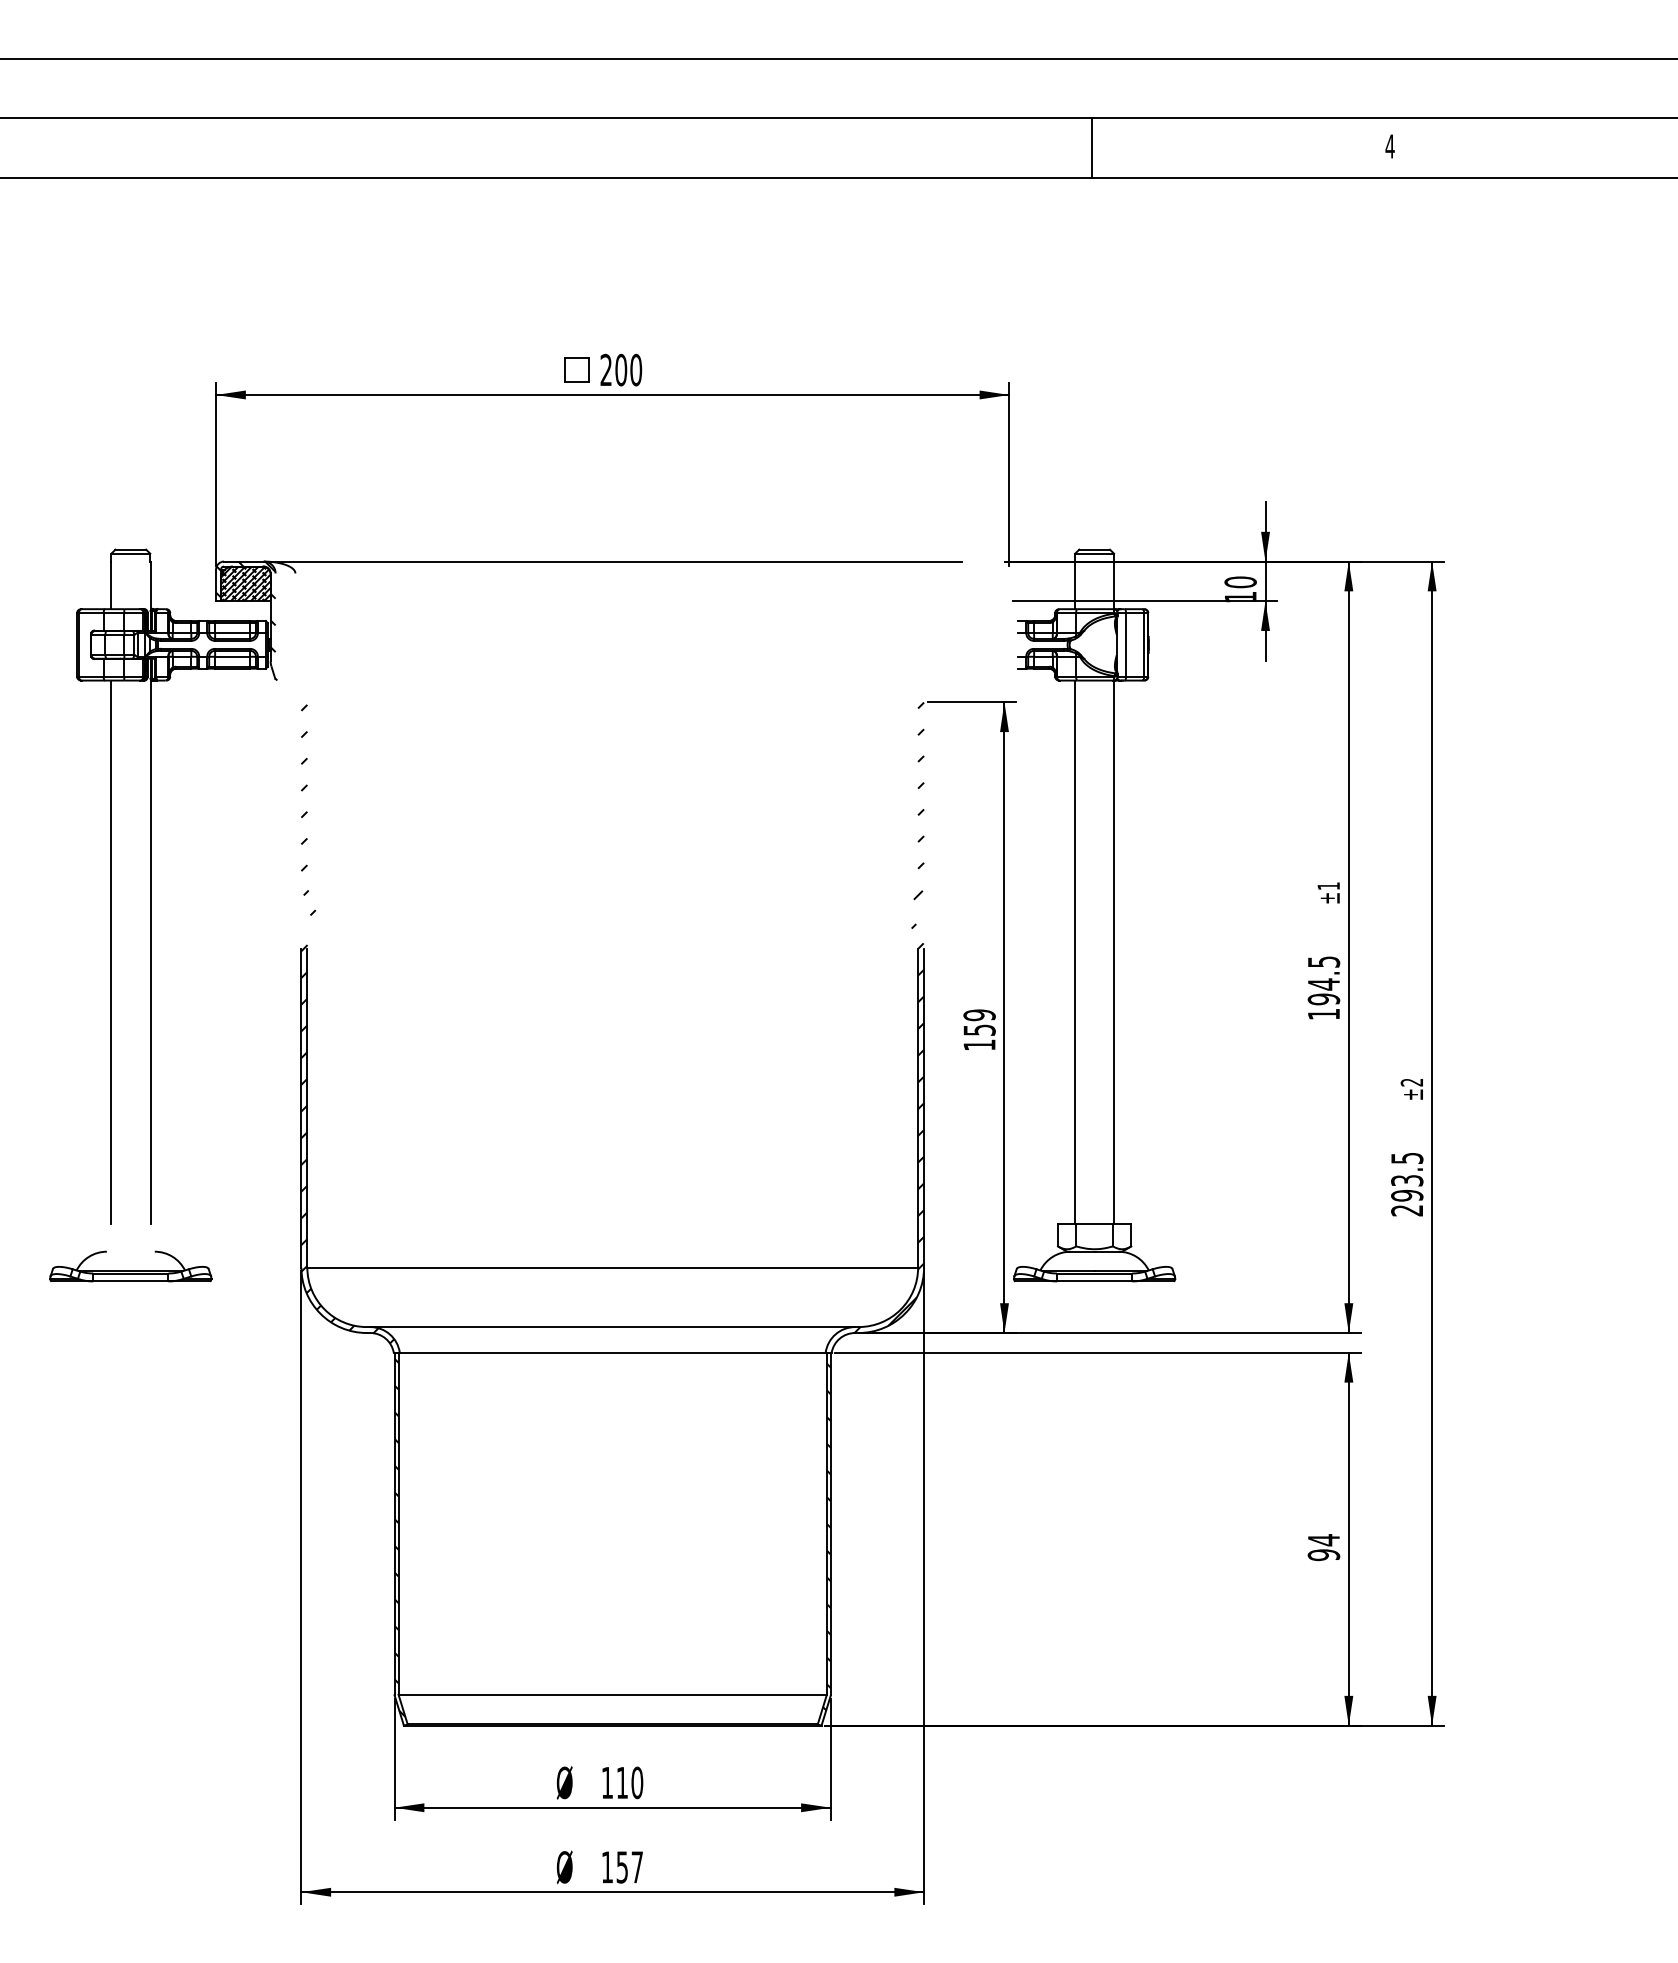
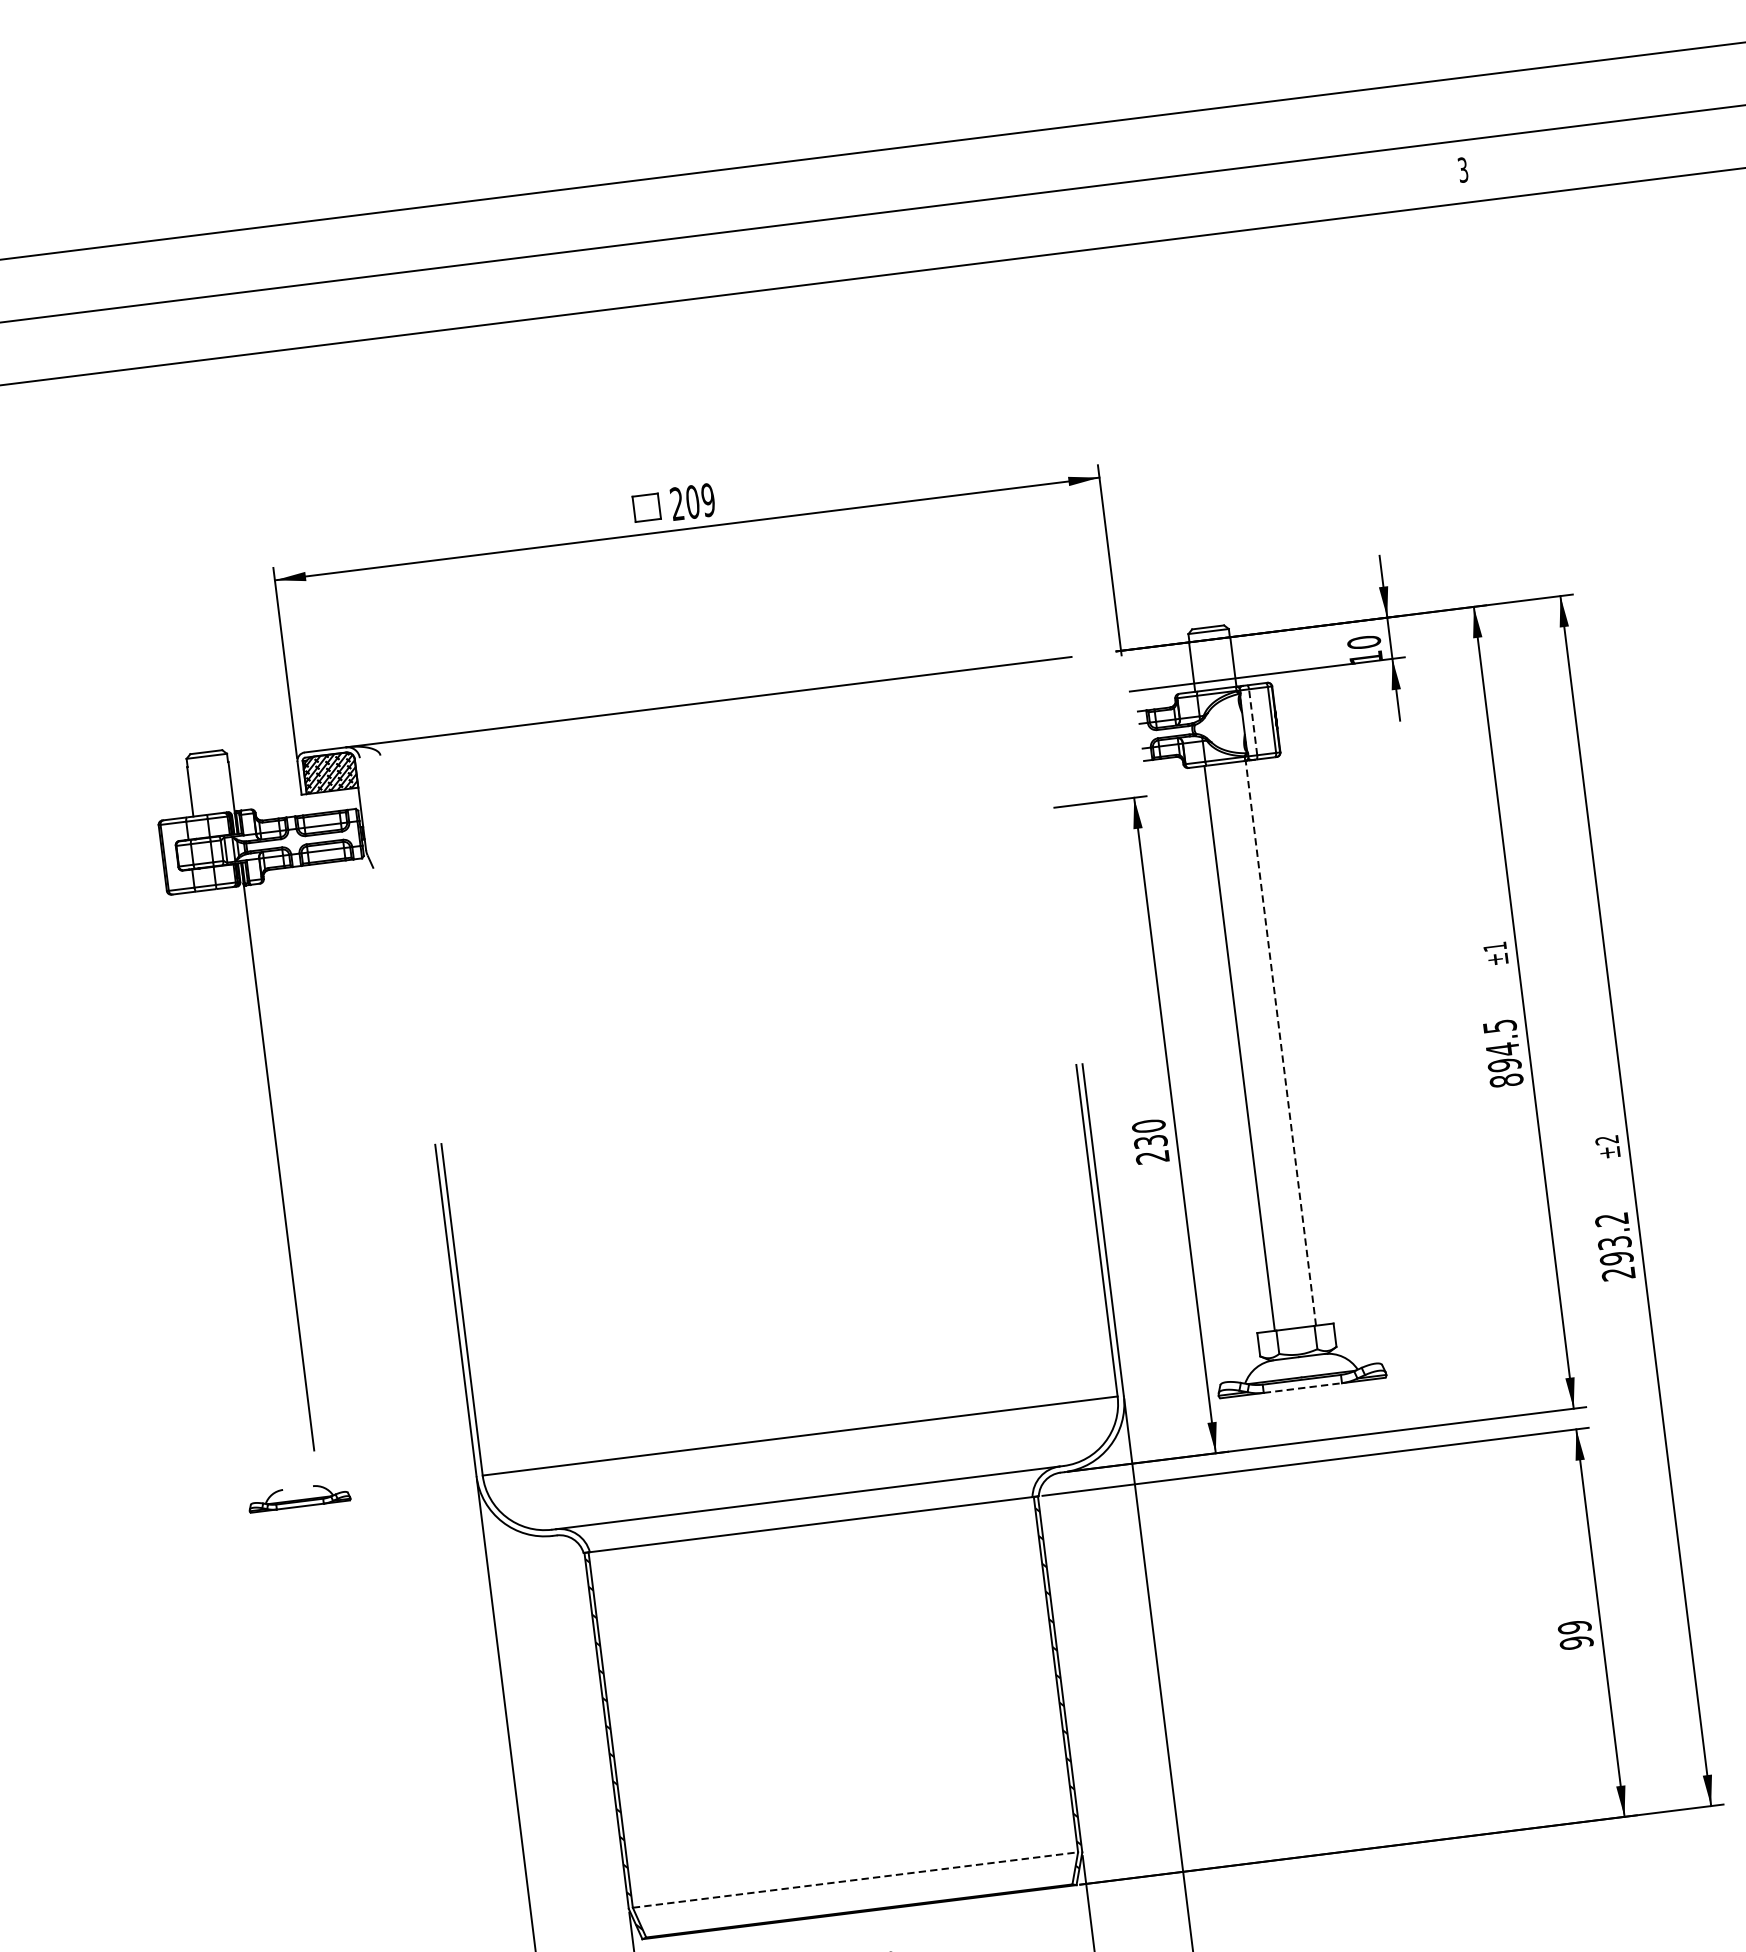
text: (1389, 146) -> (1462, 170), 4 -> 3
line: (1092, 147) -> (1153, 209), removed
text: (636, 370) -> (708, 500), 200 -> 209
hatch: (247, 621) -> (336, 811), removed
line: (1126, 644) -> (1253, 721), solid -> dashed
line: (111, 951) -> (238, 1172), removed
line: (1114, 952) -> (1280, 1043), solid -> dashed
text: (1323, 1014) -> (1506, 1080), 194.5 -> 894.5
hatch: (887, 1018) -> (1053, 1141), removed
hatch: (347, 1023) -> (492, 1216), removed
text: (979, 1029) -> (1150, 1141), 159 -> 230
text: (1407, 1158) -> (1612, 1219), 293.5 -> 293.2
part: (130, 1266) -> (298, 1497), size x0.6
line: (1094, 1281) -> (1302, 1388), solid -> dashed
text: (1323, 1540) -> (1574, 1627), 94 -> 99
line: (613, 1694) -> (856, 1879), solid -> dashed

